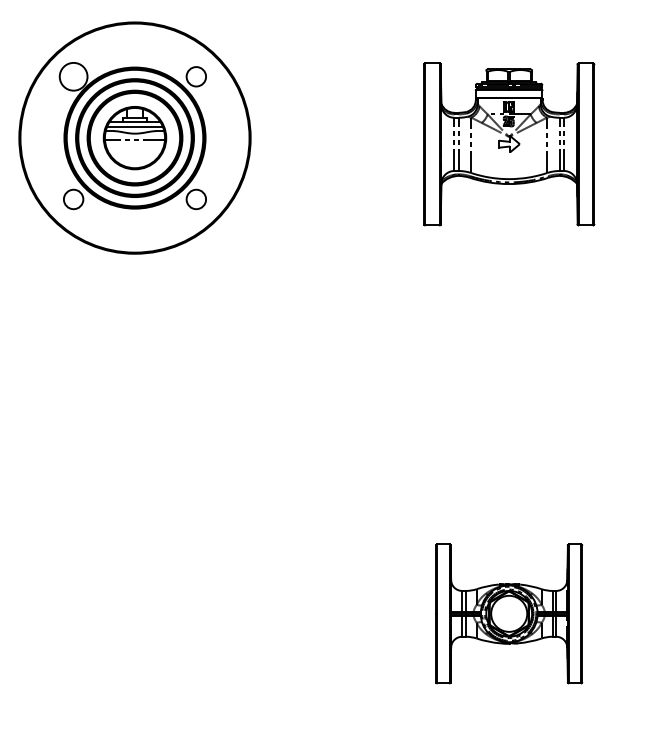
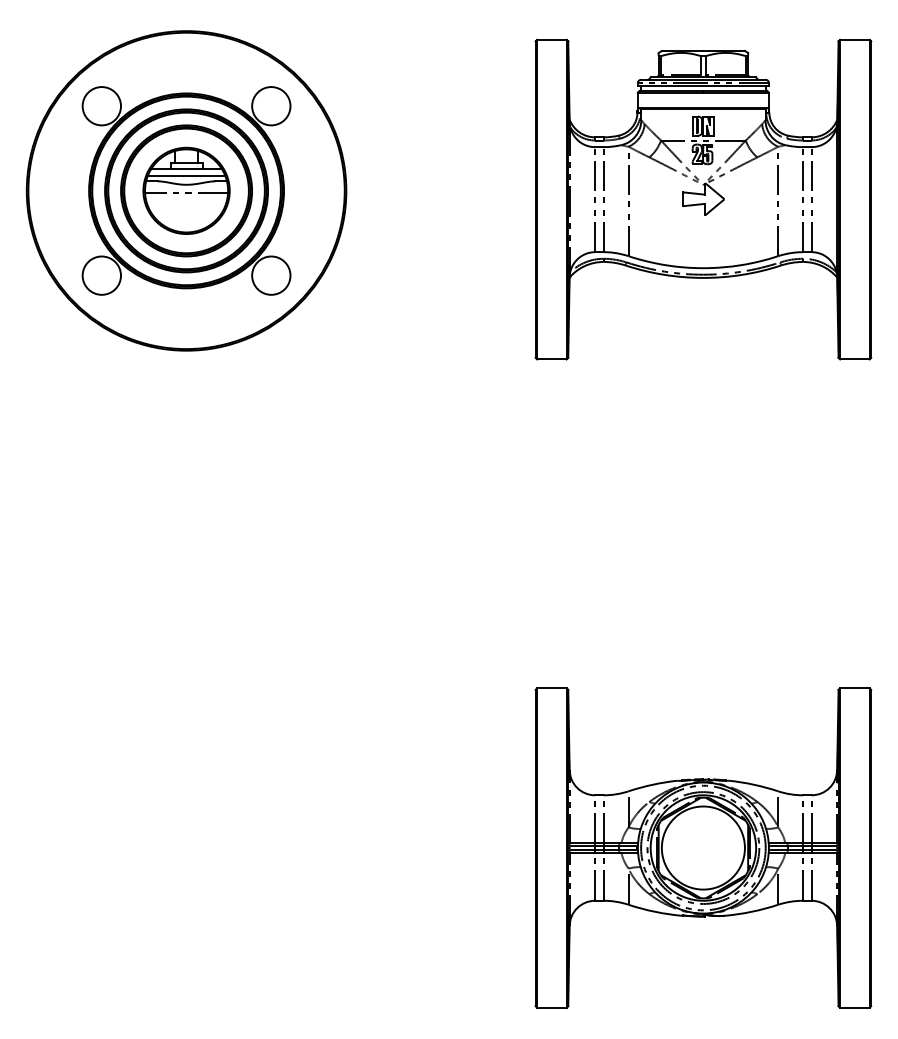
circle: (196, 76) -> (271, 106), size x1.43
part: (509, 144) -> (703, 199), size x1.43
circle: (73, 199) -> (101, 275), size x1.43
circle: (196, 199) -> (271, 275), size x1.43
part: (509, 613) -> (703, 847), size x1.67

